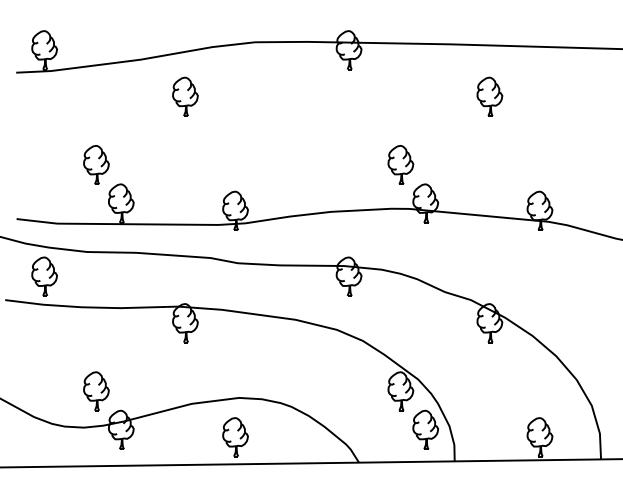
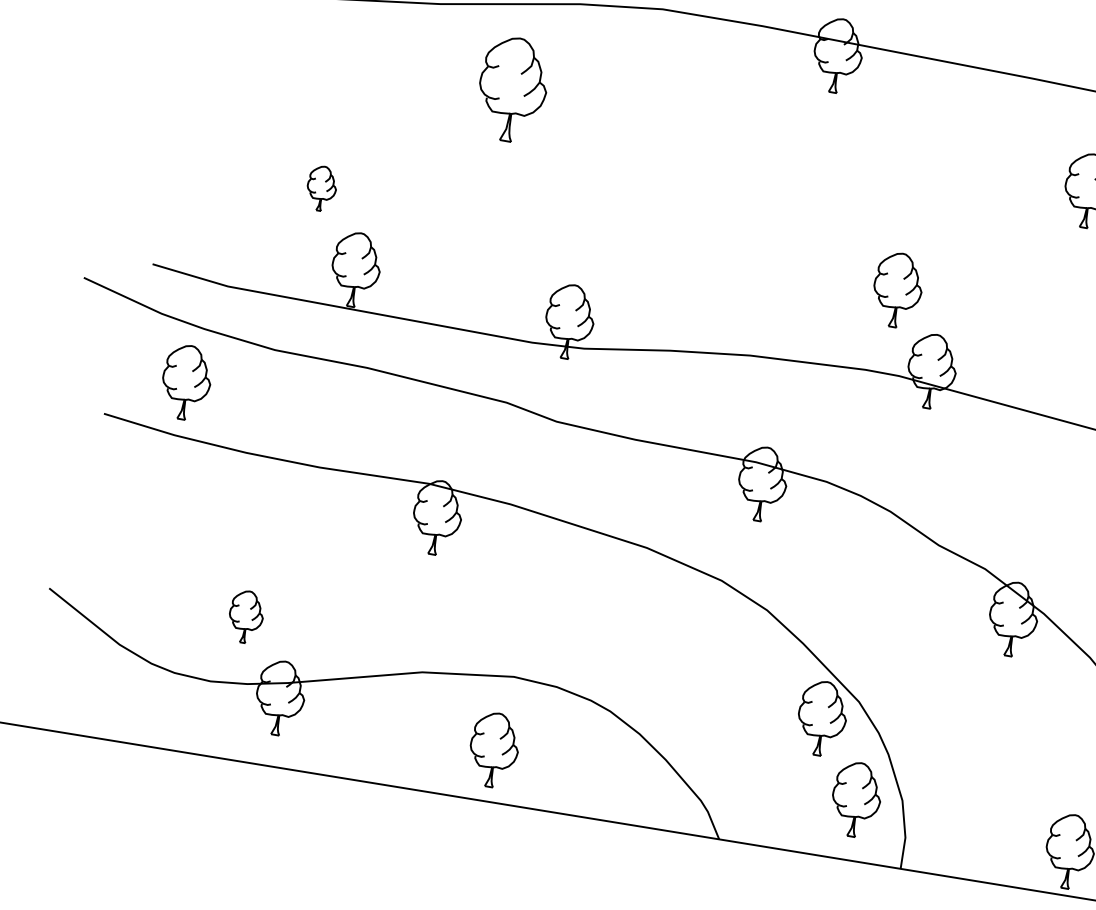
part: (185, 96) -> (513, 88), size x1.4
part: (96, 164) -> (321, 187), size x0.6
part: (96, 391) -> (246, 617), size x0.7

